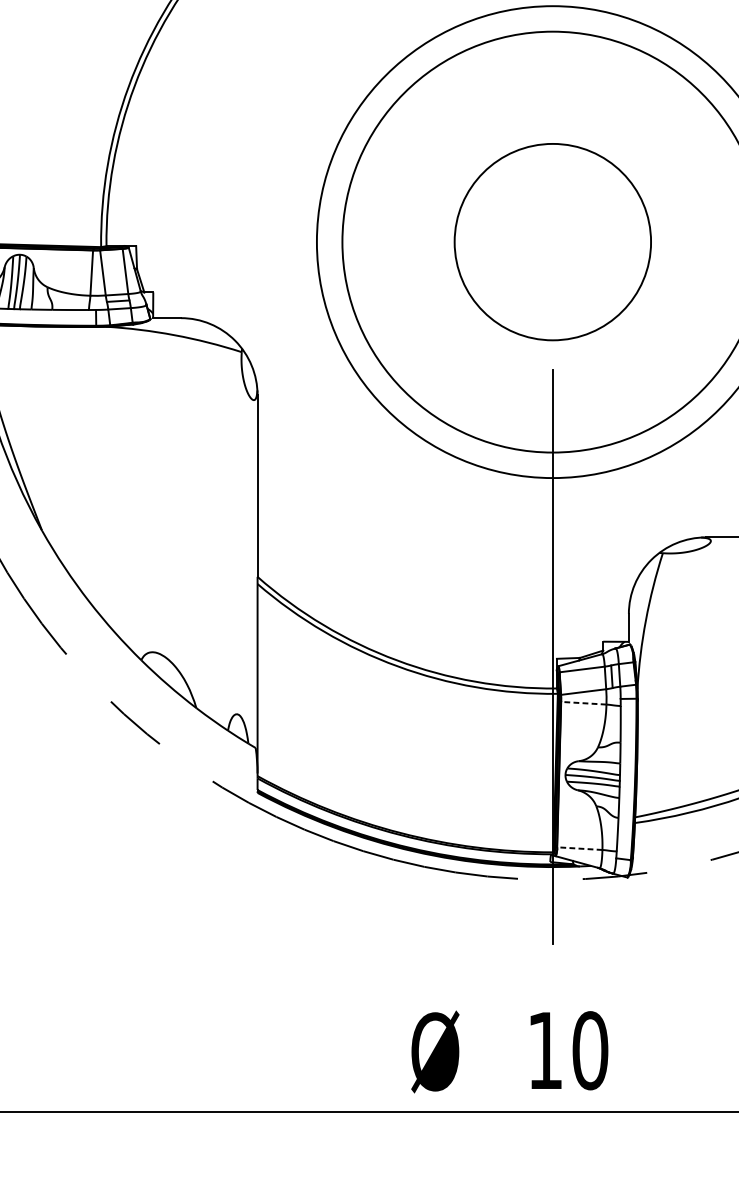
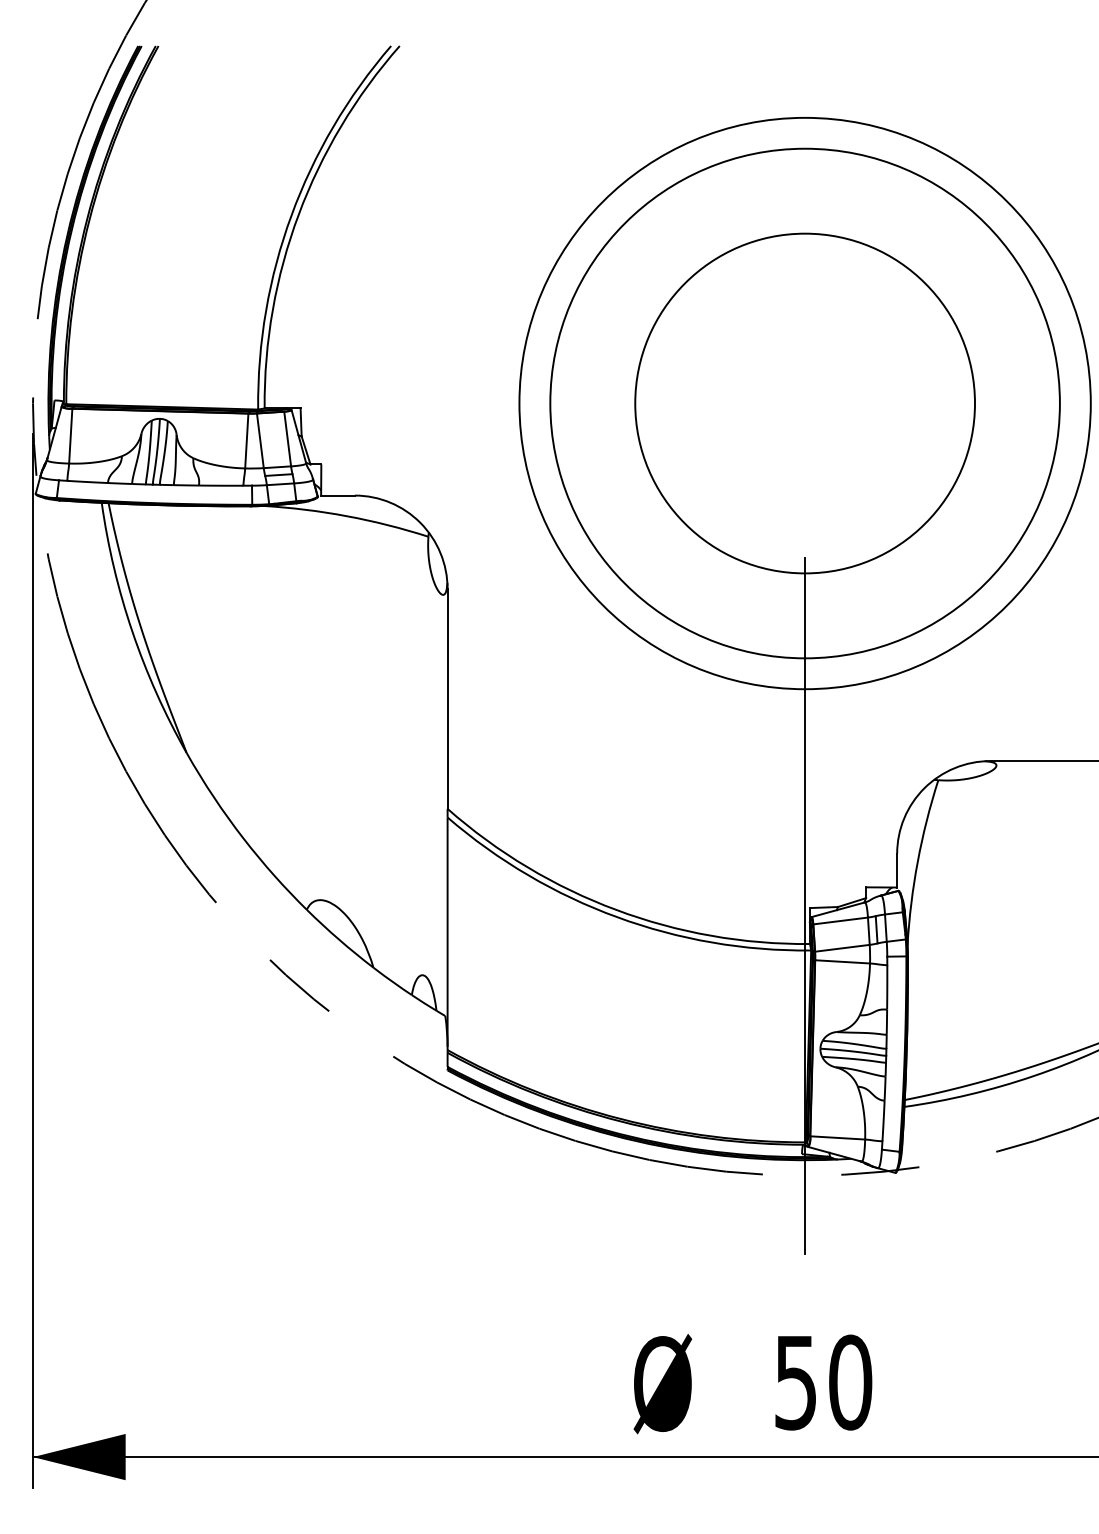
circle: (552, 242) -> (804, 403), size x1.43
line: (583, 702) -> (842, 961), dashed -> solid
line: (579, 848) -> (837, 1137), dashed -> solid
text: (544, 1051) -> (795, 1383), 10 -> 50

